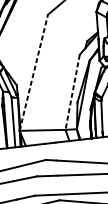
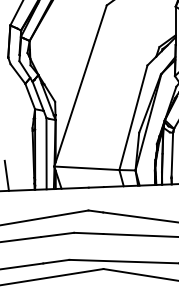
line: (33, 72) -> (80, 85), dashed -> solid
line: (72, 92) -> (133, 118), dashed -> solid

